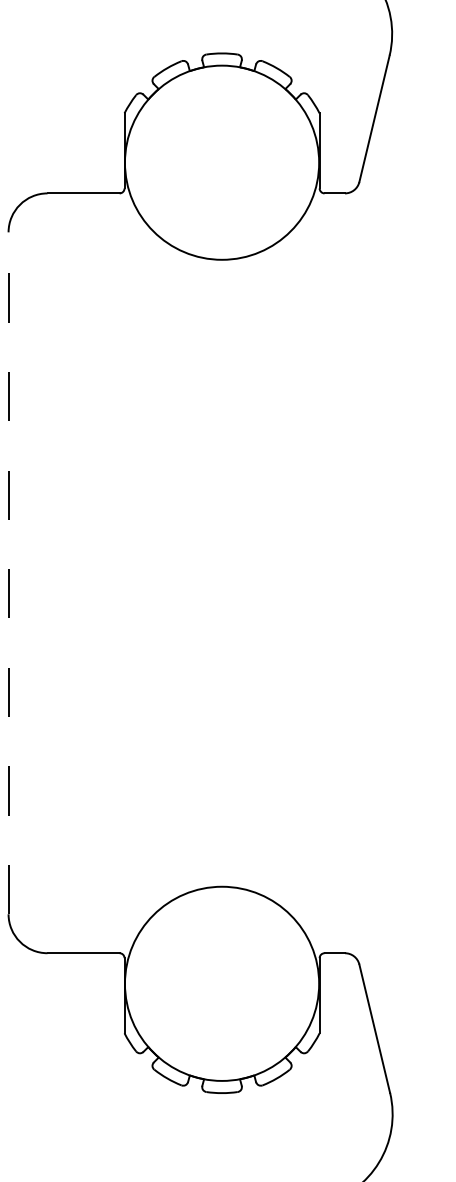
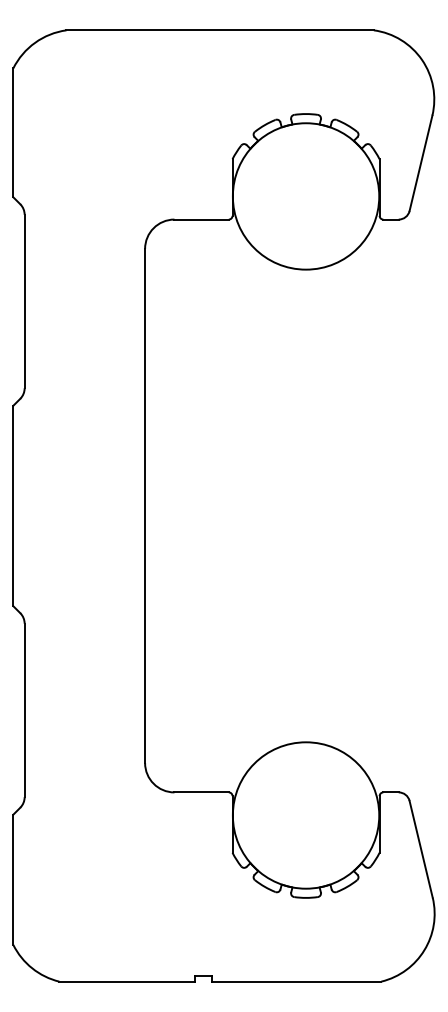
line: (9, 572) -> (145, 505), dashed -> solid

